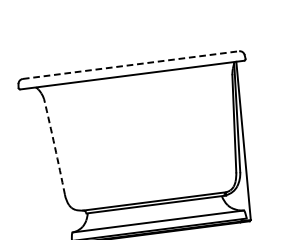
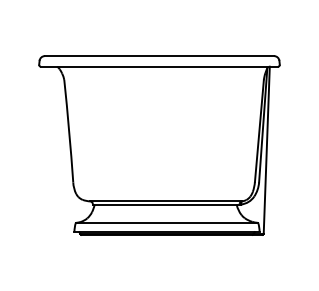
line: (131, 65) -> (159, 56), dashed -> solid
arc: (55, 147) -> (69, 131), dashed -> solid

